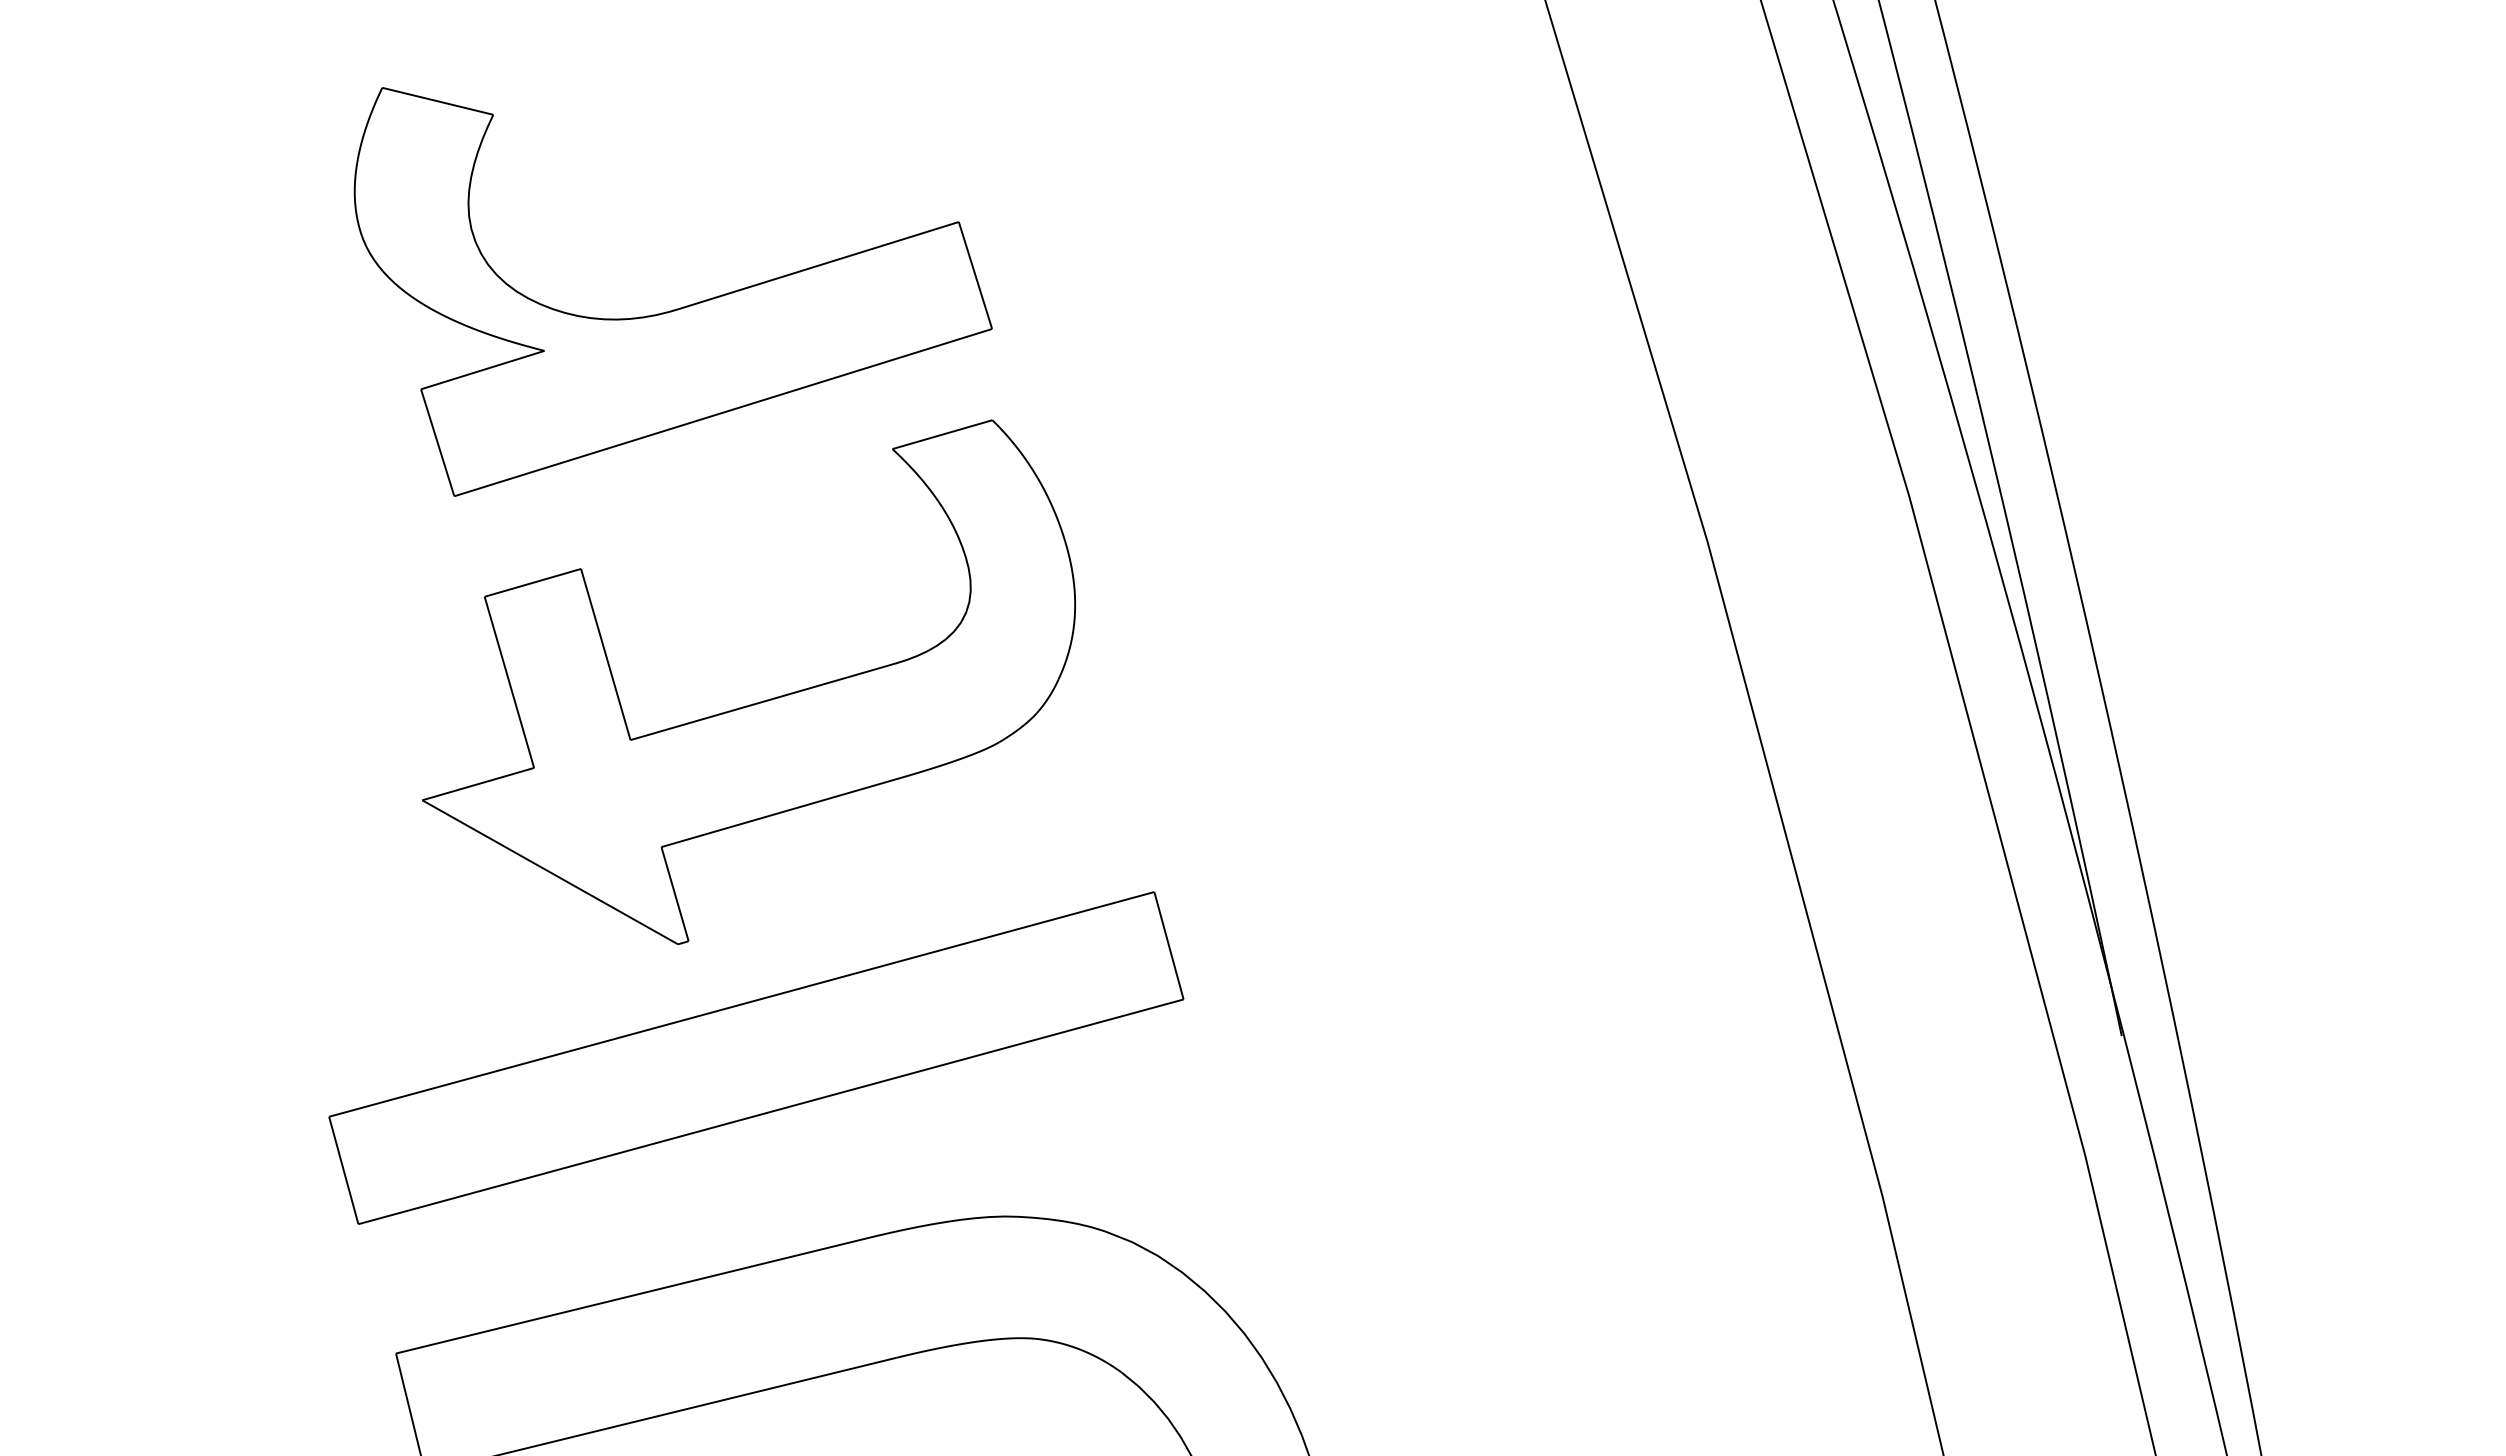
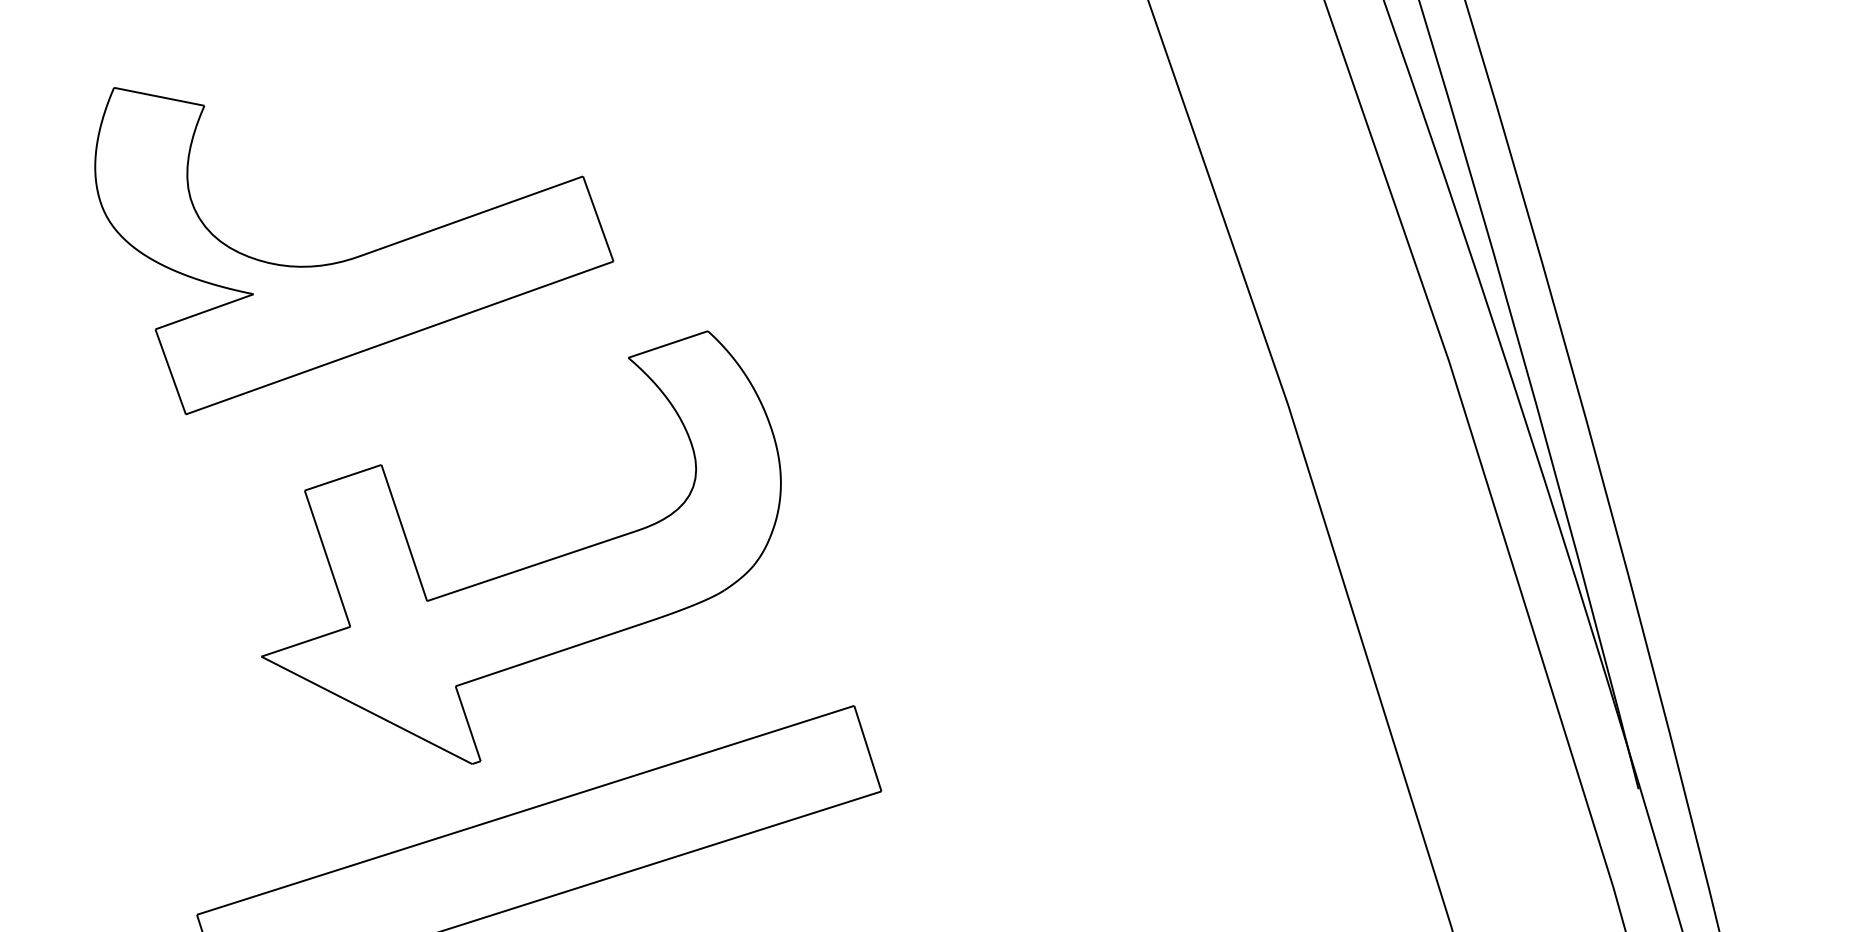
part: (679, 307) -> (360, 254), moved

